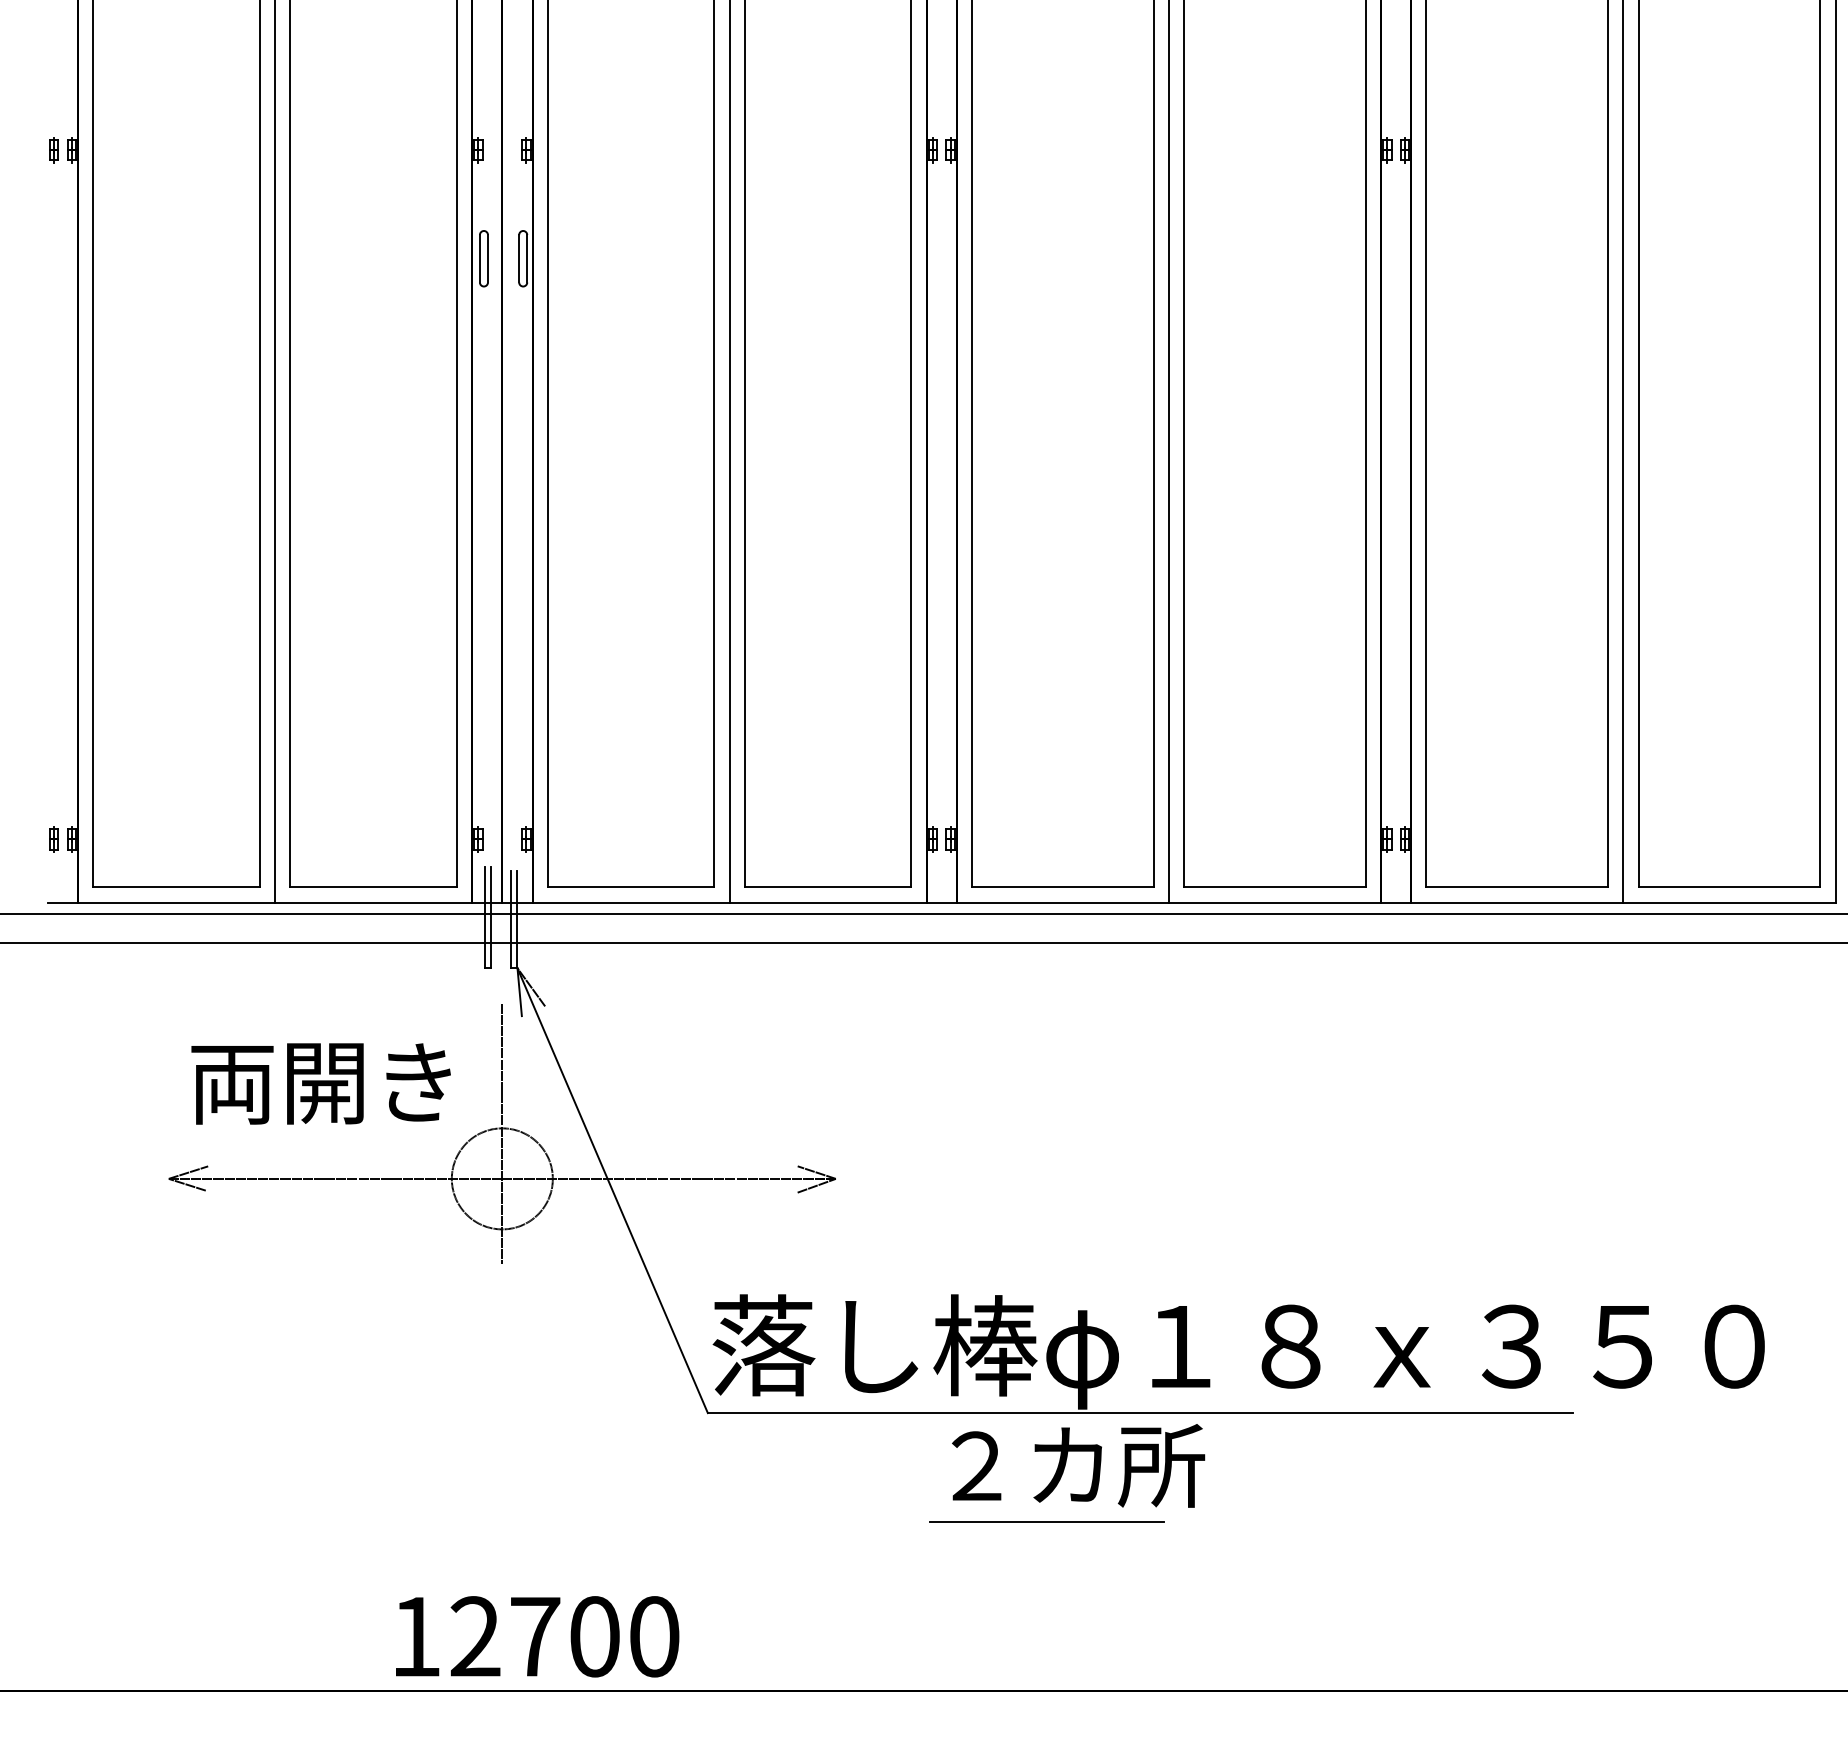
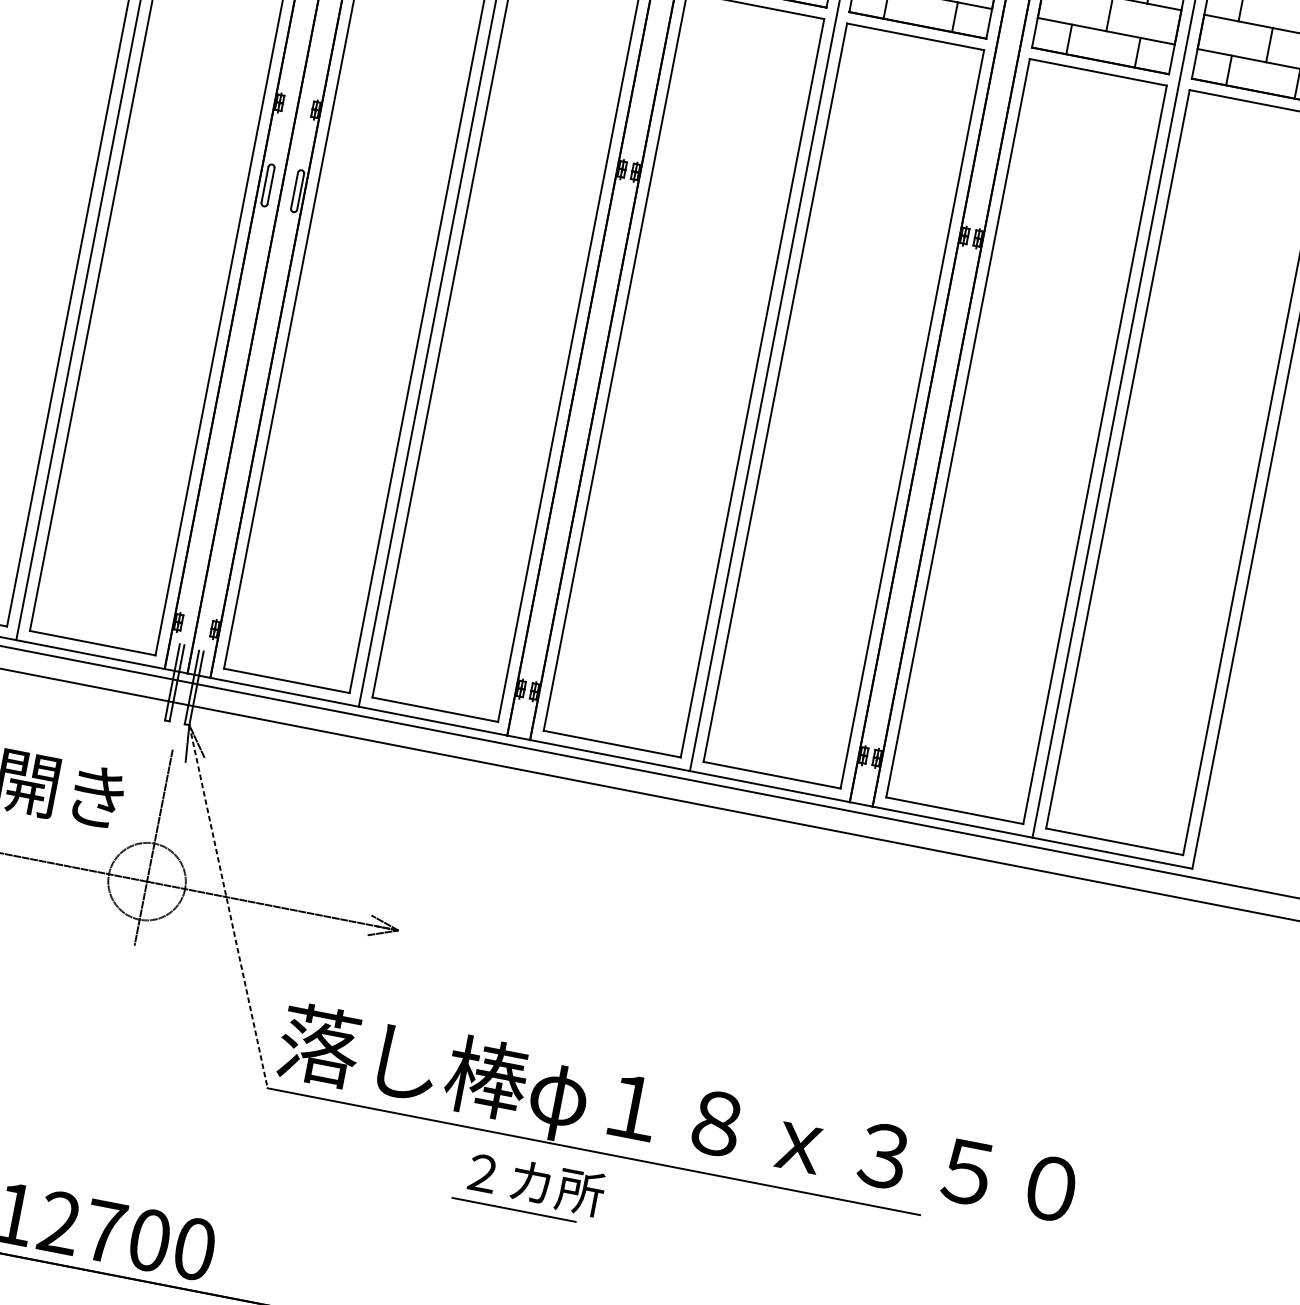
line: (612, 1190) -> (228, 906), solid -> dashed
part: (1067, 1473) -> (529, 1186), size x0.7

